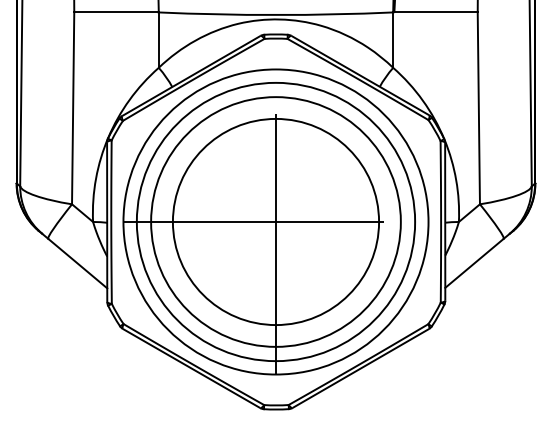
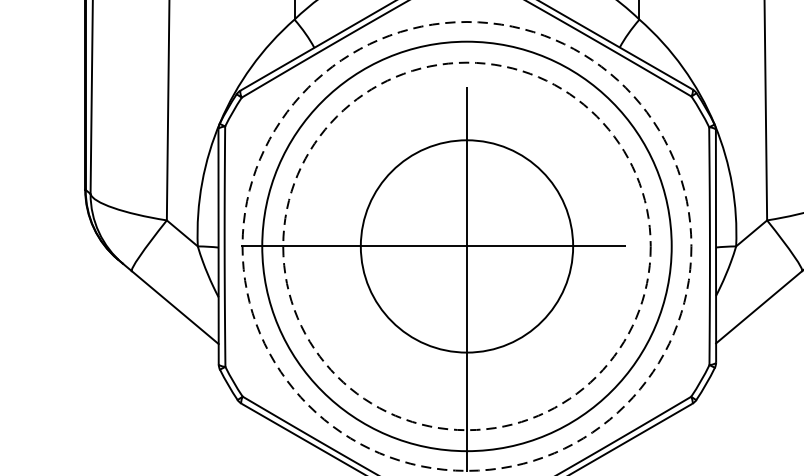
circle: (275, 221) -> (466, 245), size x0.7
circle: (275, 221) -> (466, 245), solid -> dashed
circle: (275, 221) -> (466, 245), solid -> dashed

